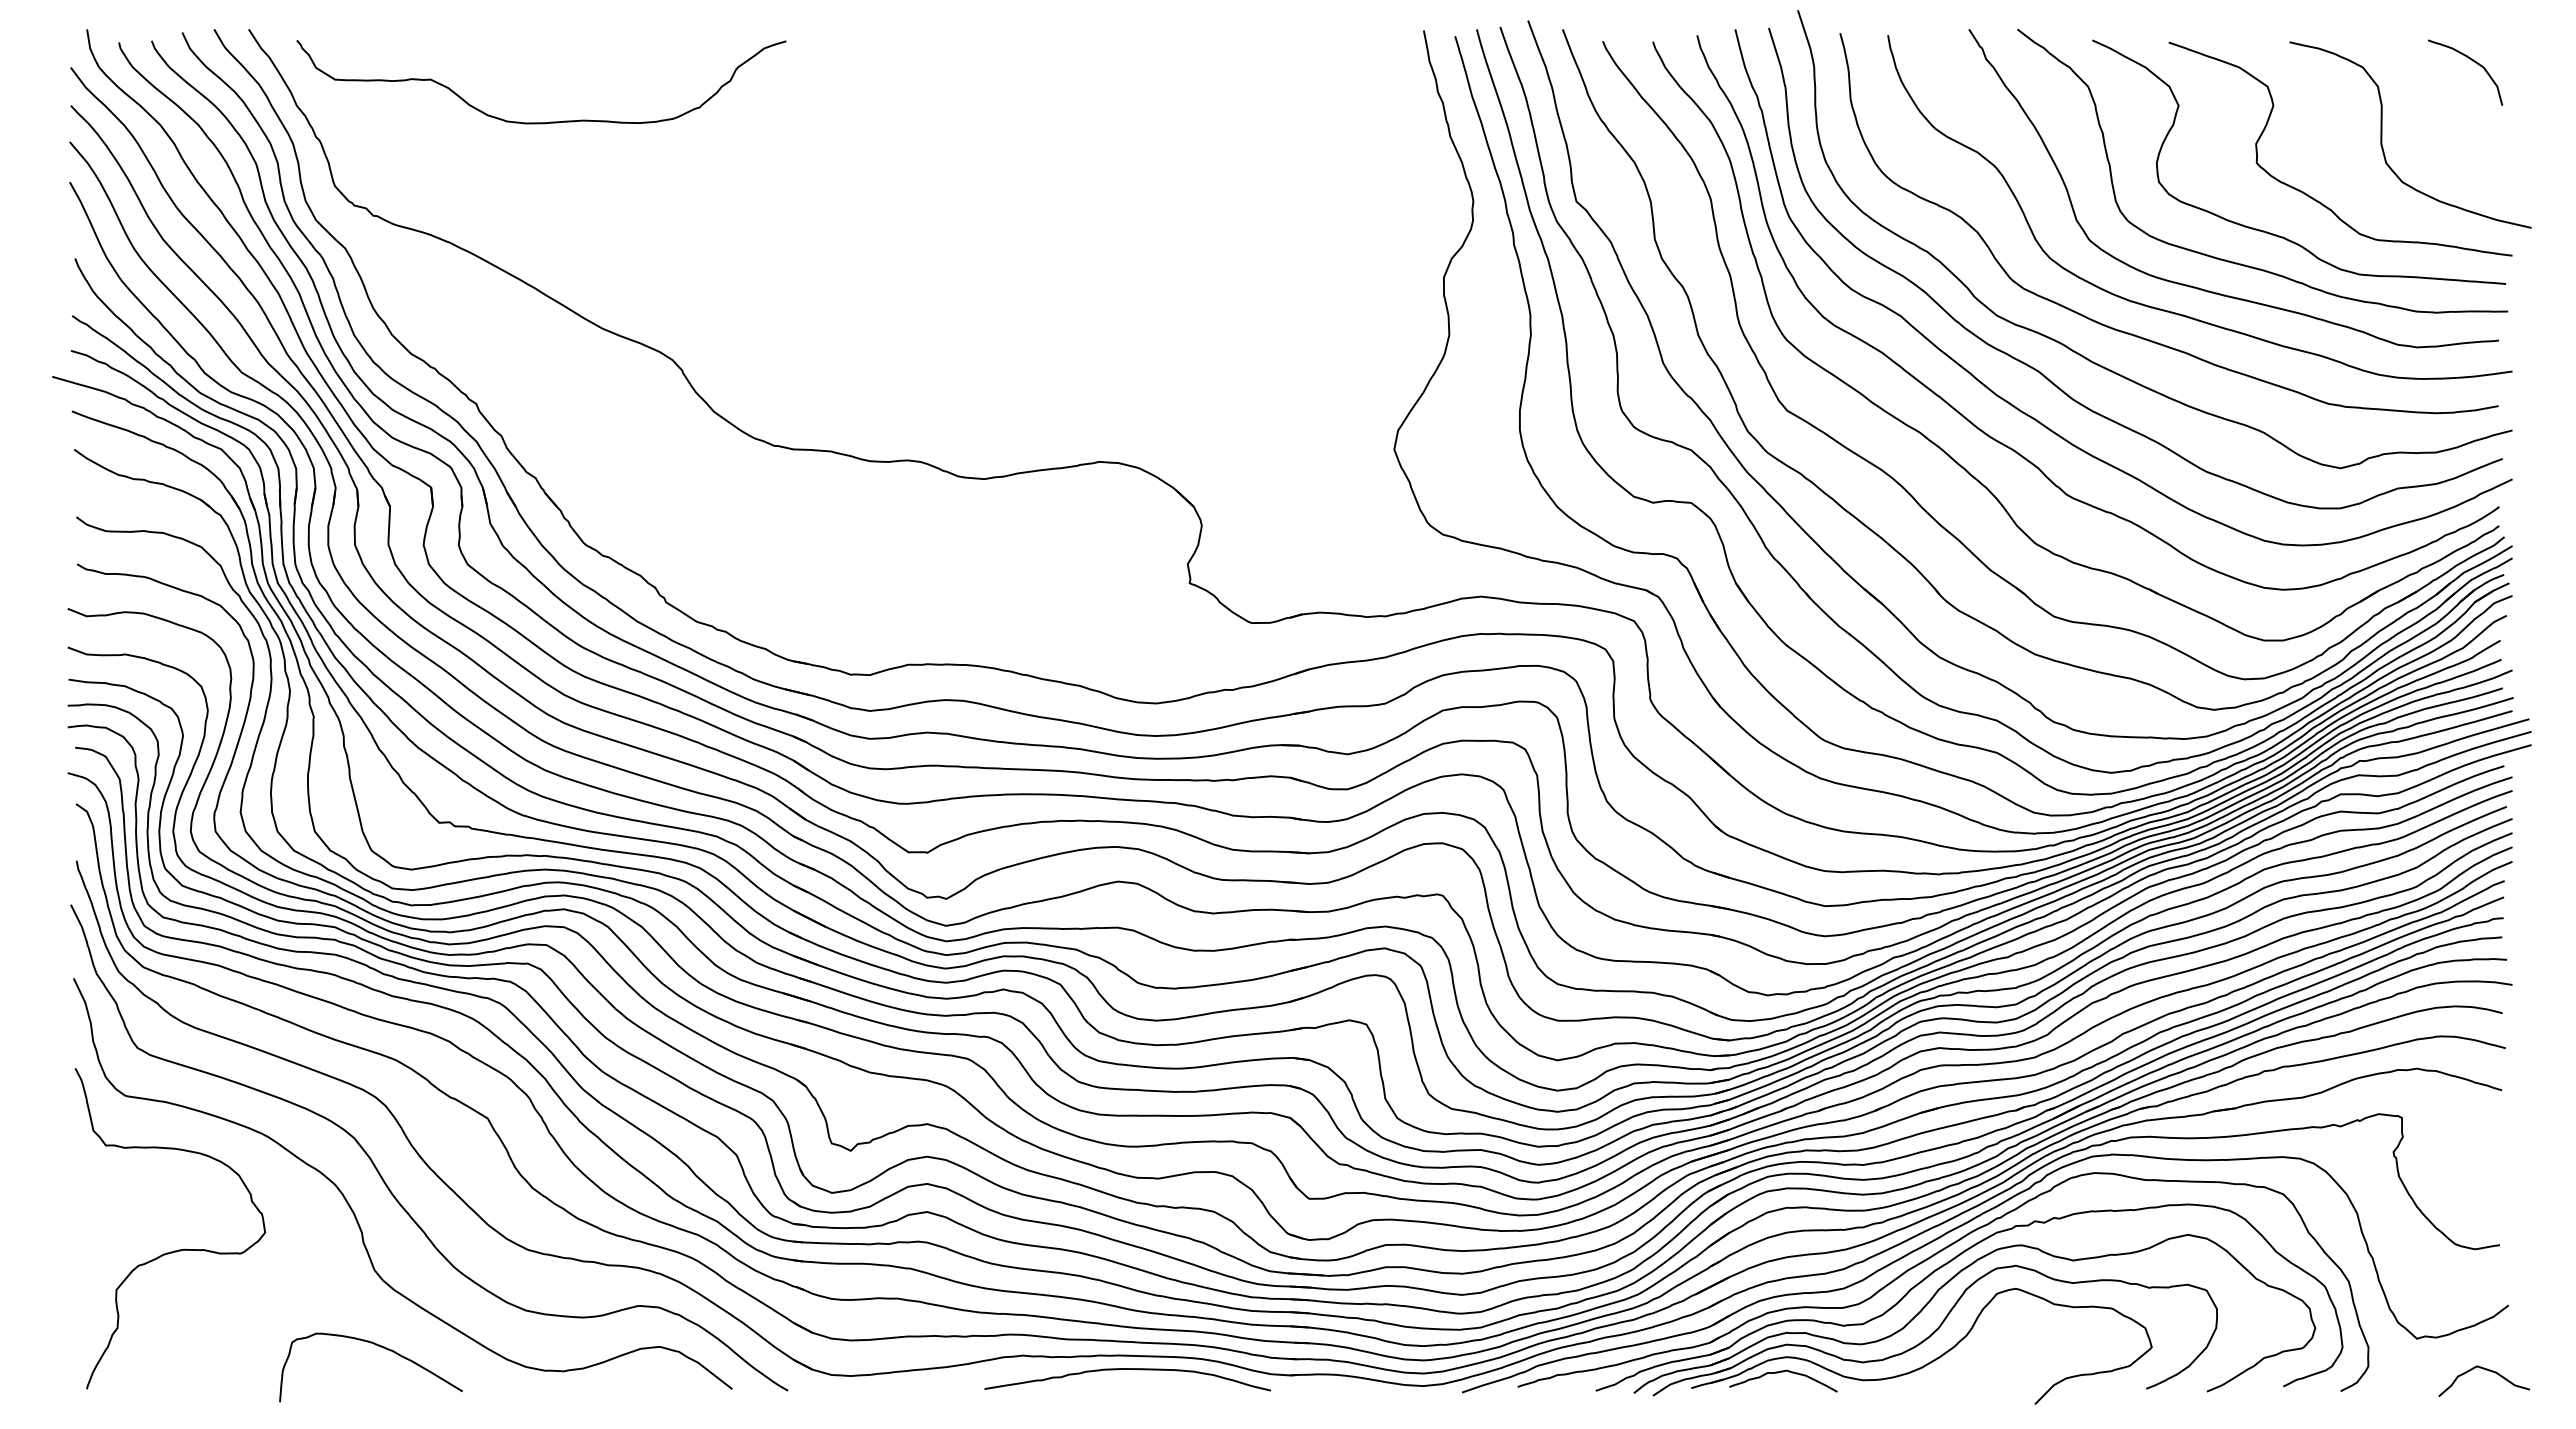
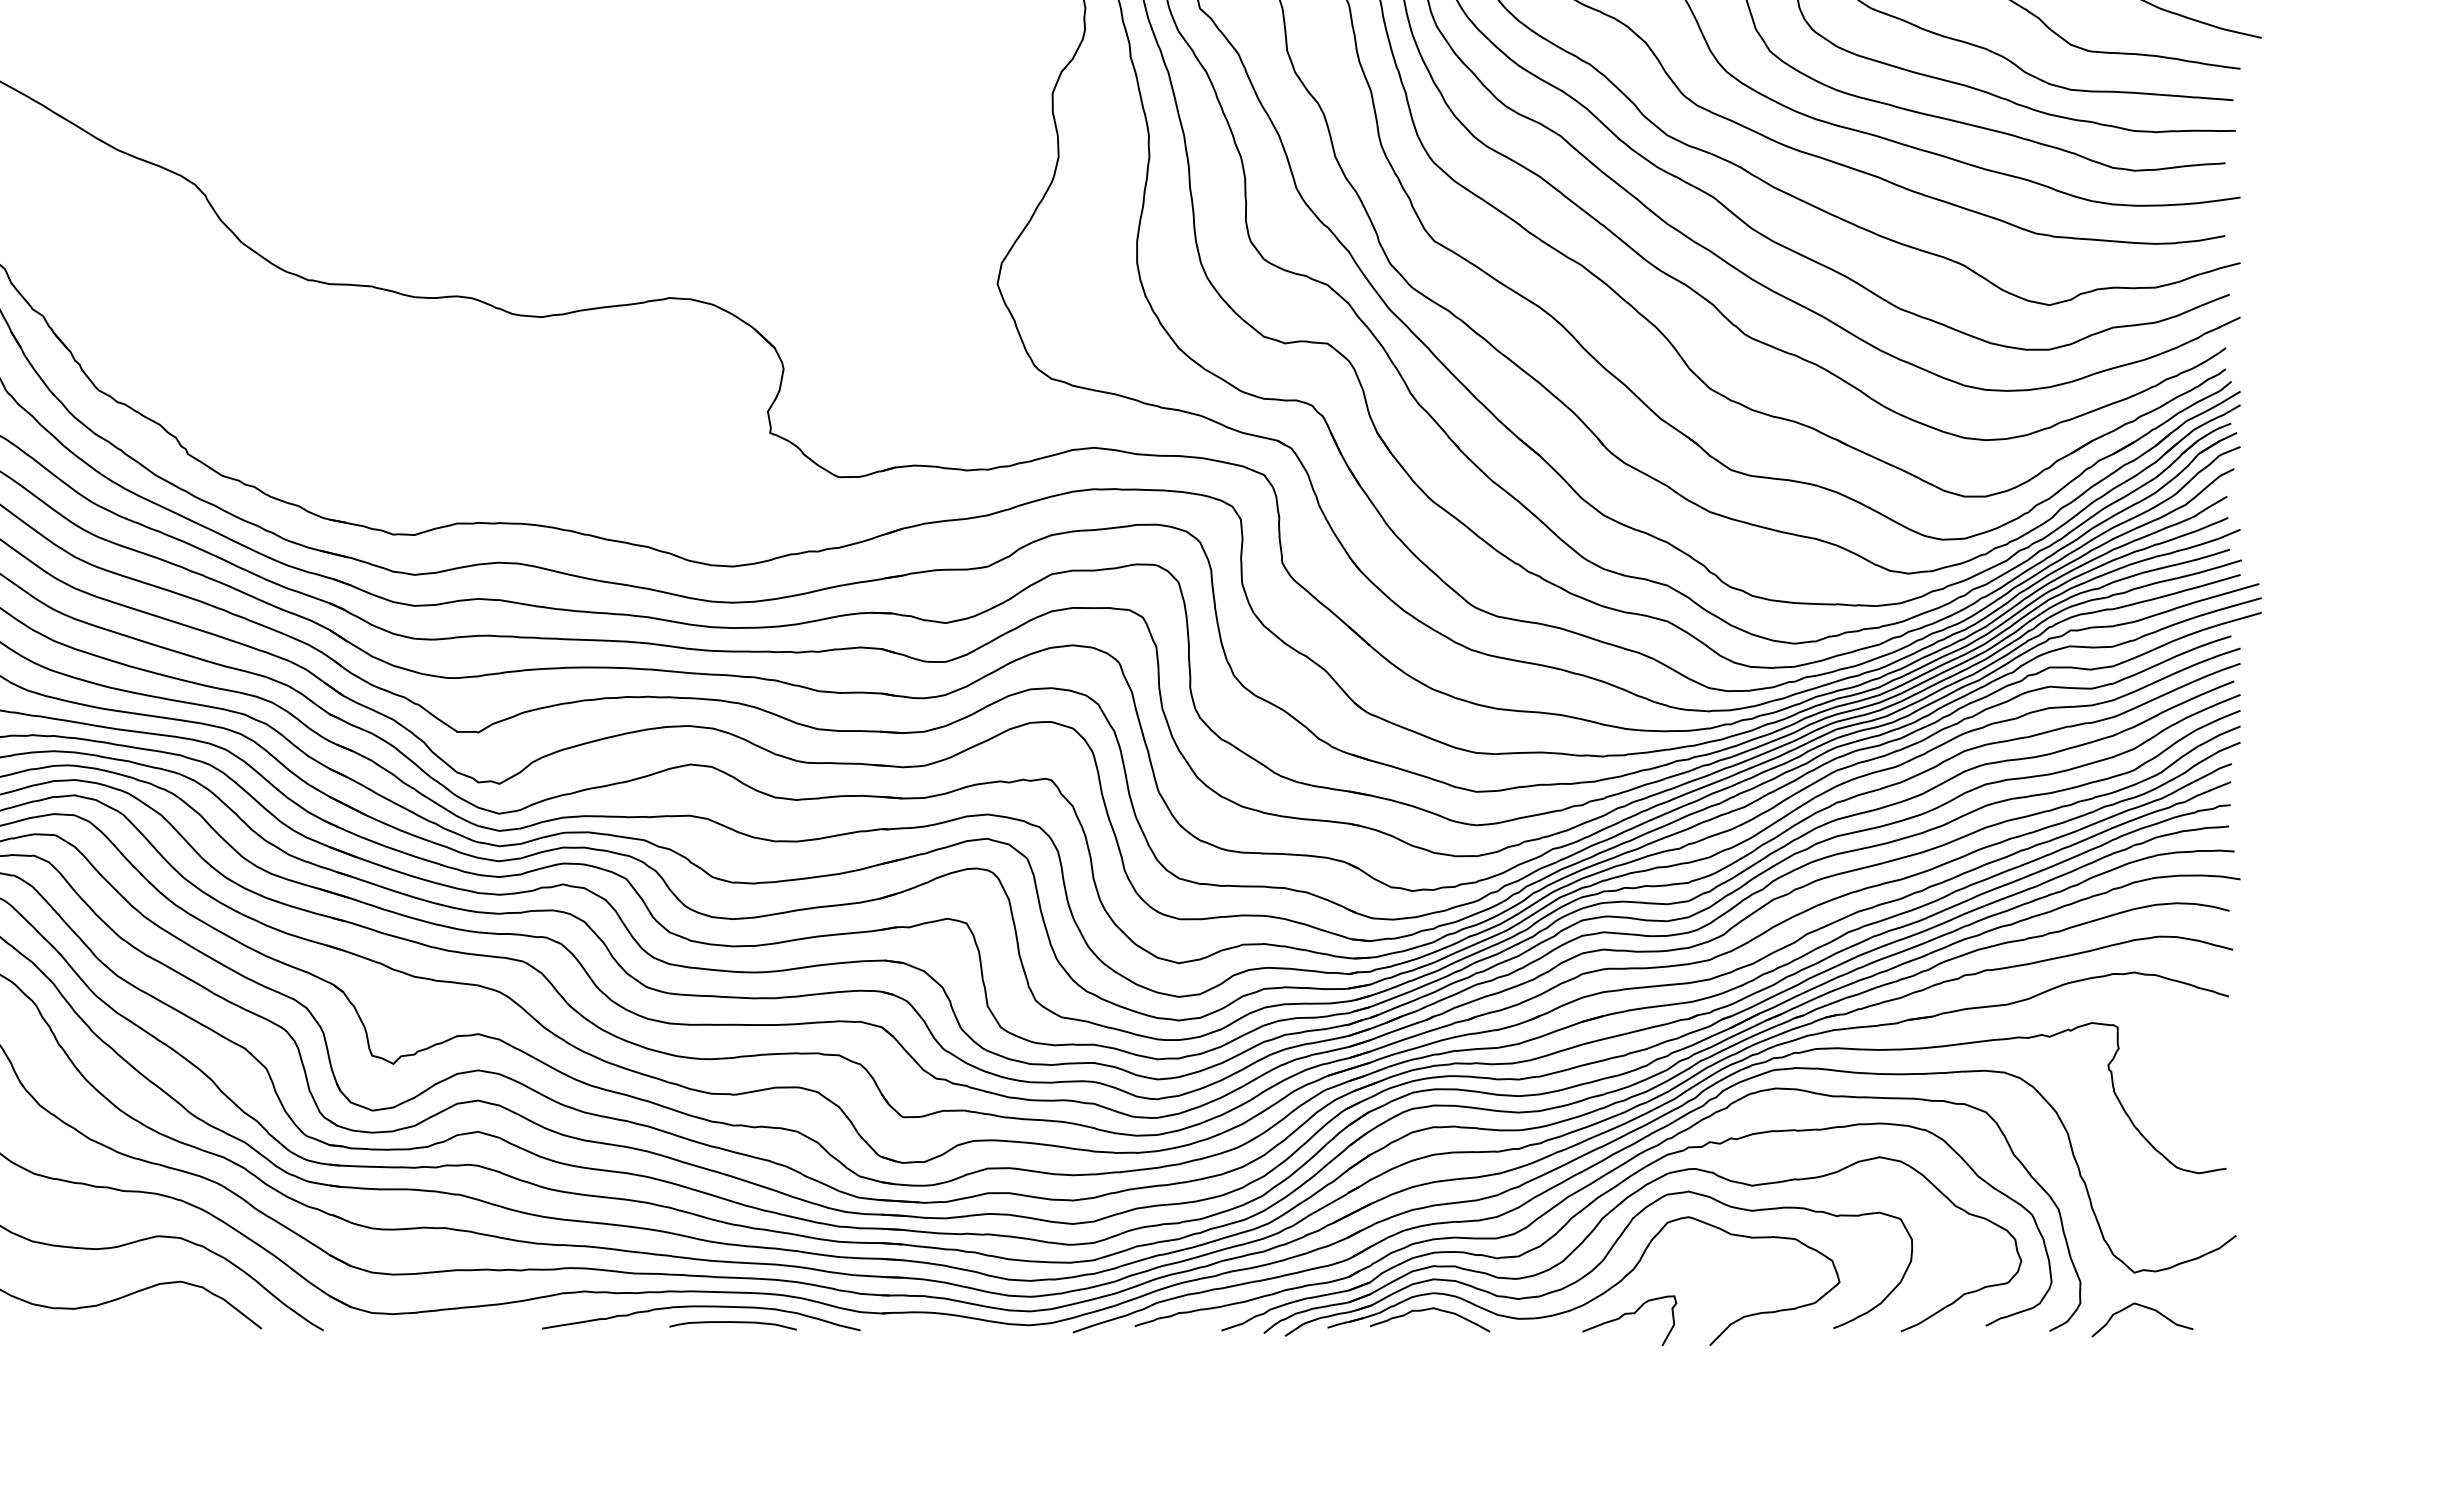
curve: (2486, 1370) -> (2144, 1308), moved
curve: (1962, 1376) -> (1629, 1314), added
curve: (1156, 1384) -> (733, 1323), added

